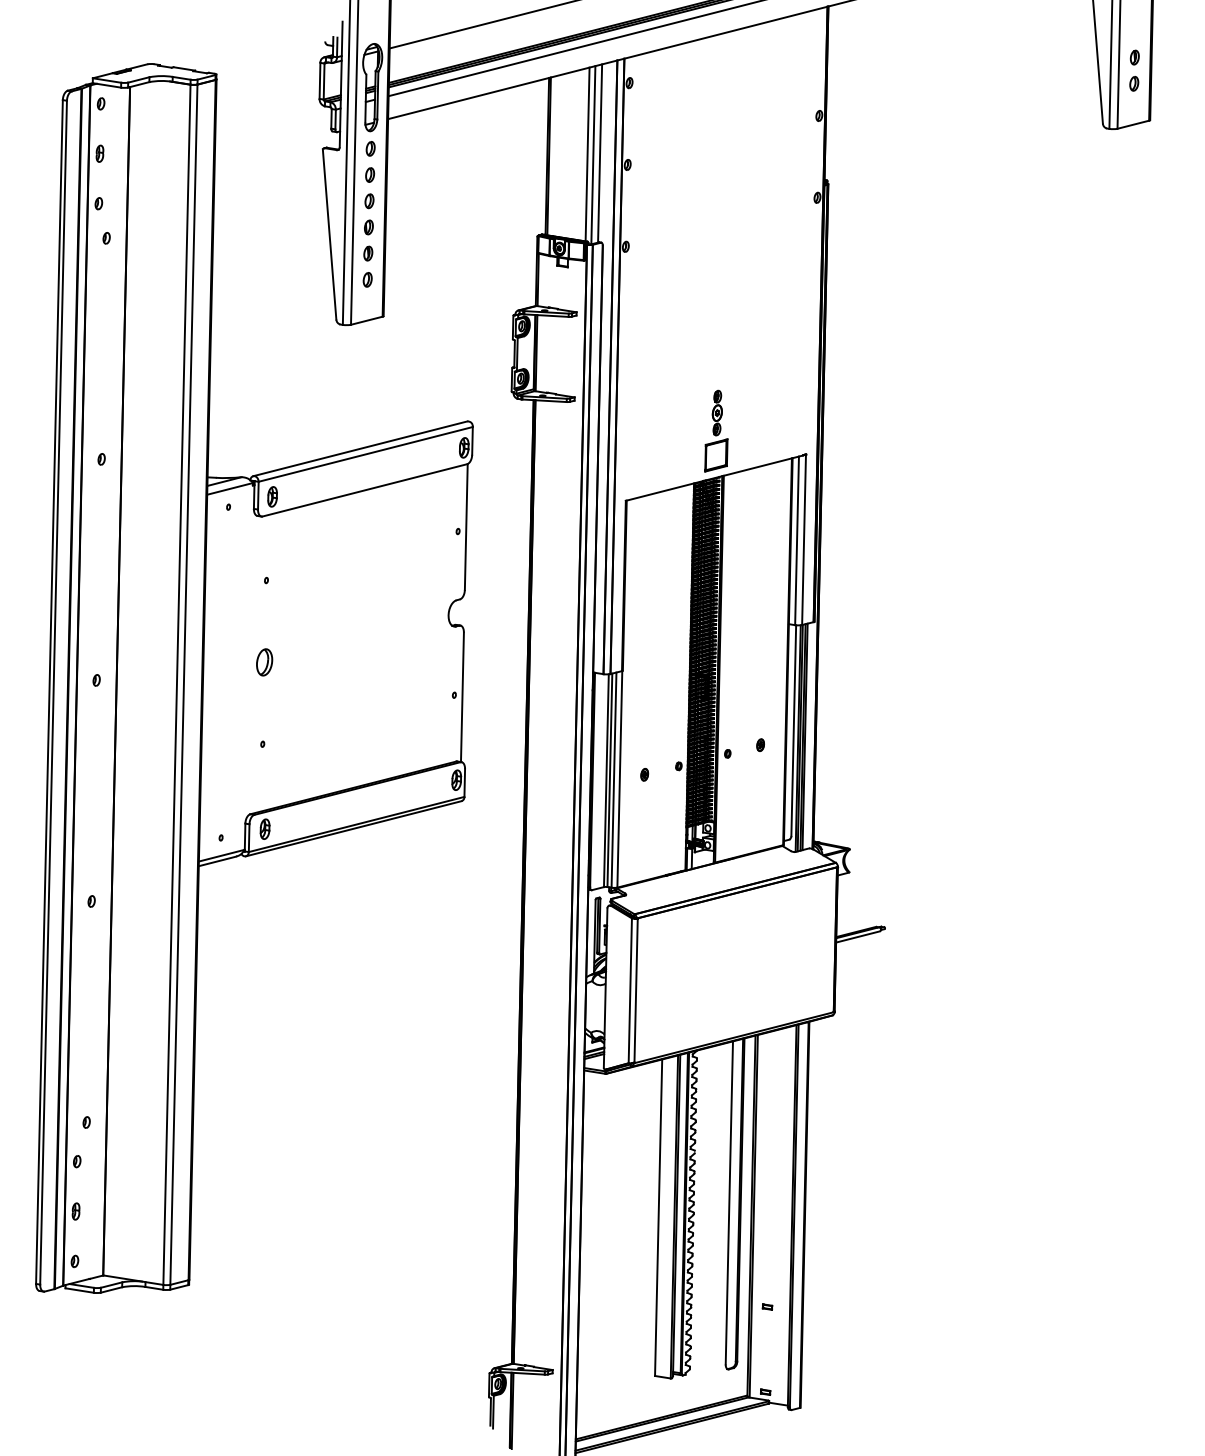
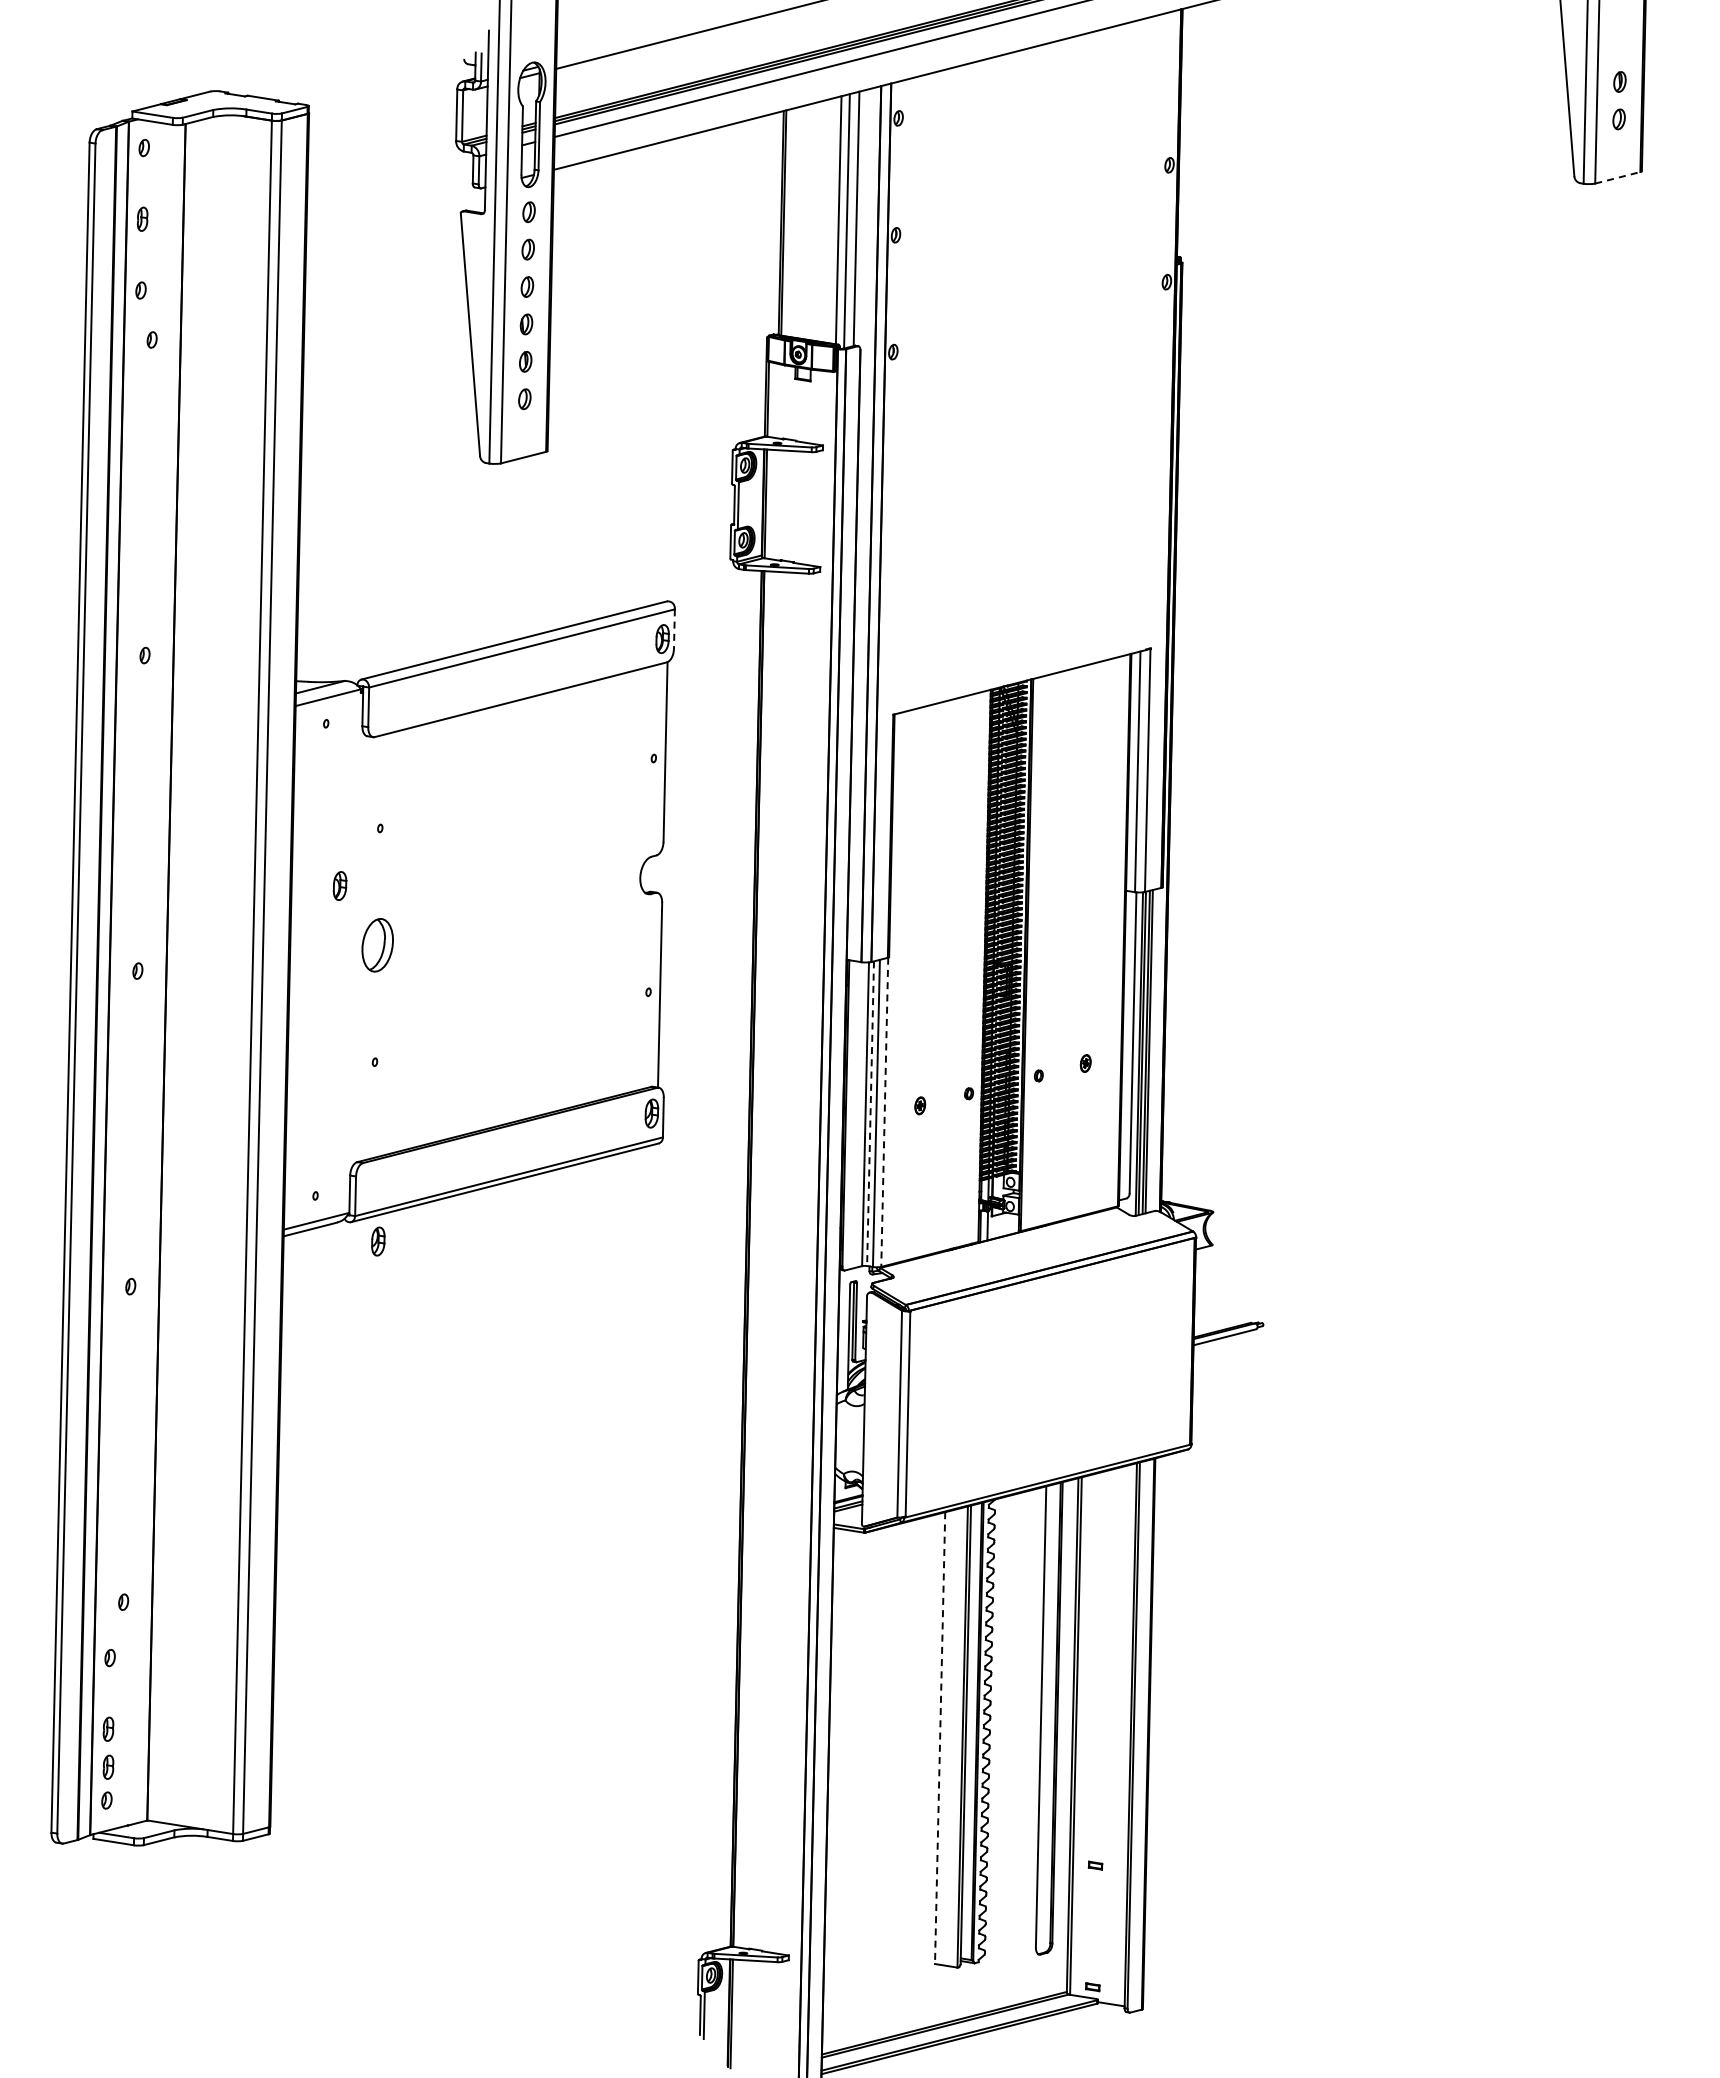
line: (1133, 124) -> (1618, 177), solid -> dashed
part: (716, 430) -> (1022, 614), removed
line: (472, 441) -> (674, 629), solid -> dashed
part: (272, 496) -> (339, 885), moved
part: (264, 662) -> (377, 945), size x1.4
line: (619, 779) -> (884, 1112), solid -> dashed
line: (609, 780) -> (870, 1114), solid -> dashed
part: (265, 829) -> (378, 1241), moved
line: (658, 1217) -> (940, 1738), solid -> dashed
part: (76, 1237) -> (108, 1766), added

